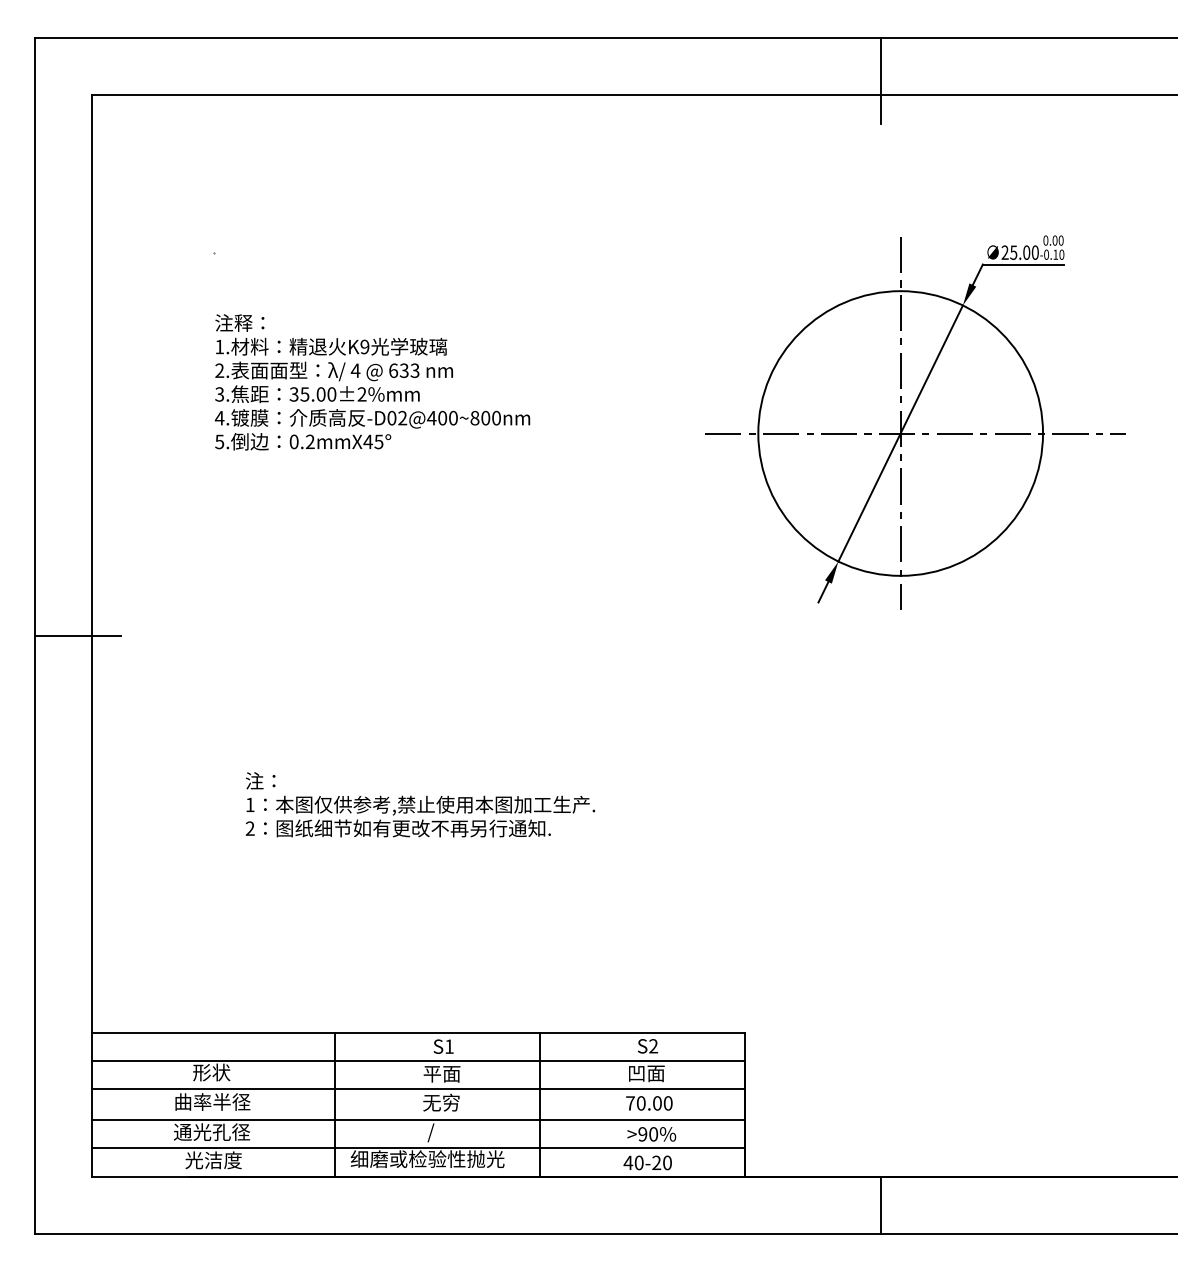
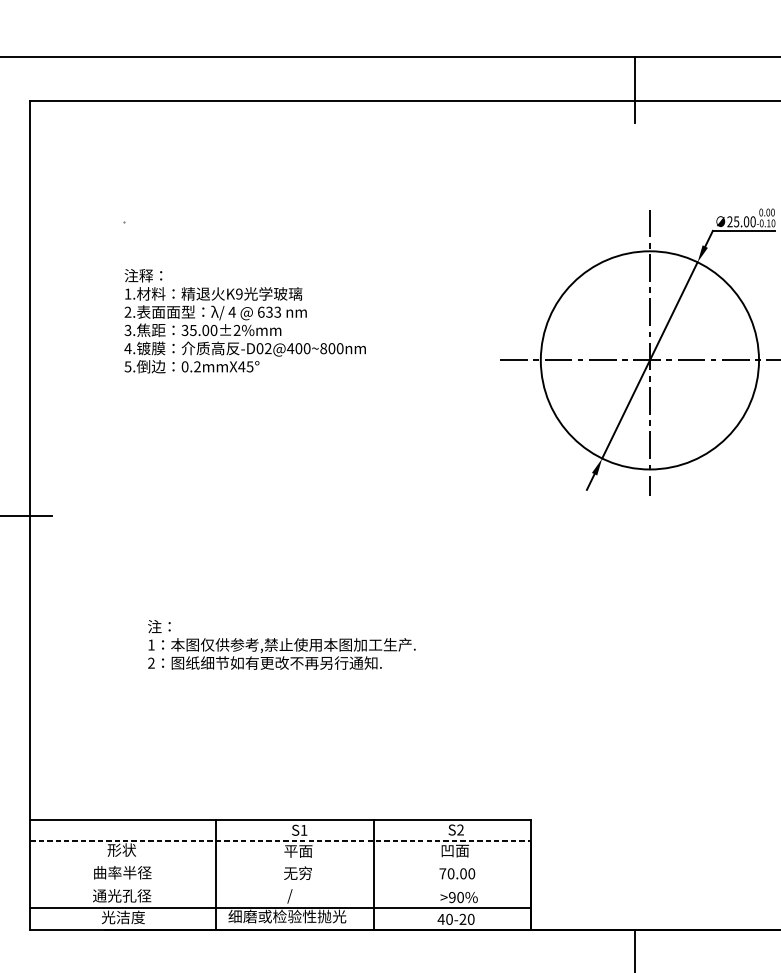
line: (419, 1061) -> (281, 841), solid -> dashed
line: (418, 1089) -> (280, 863), removed
line: (418, 1119) -> (280, 886), removed

